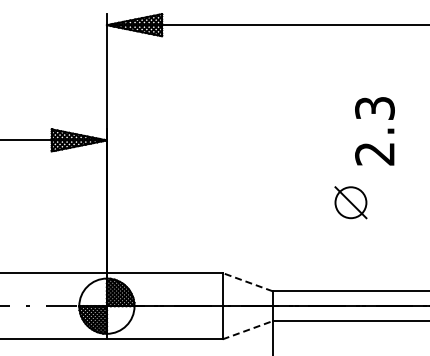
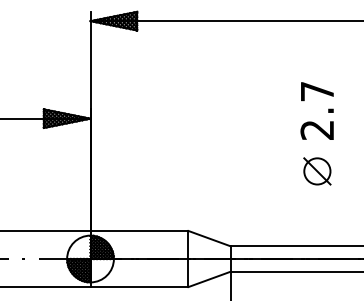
text: (374, 108) -> (317, 91), 2.3 -> 2.7
part: (350, 202) -> (317, 171), moved
line: (247, 282) -> (209, 238), dashed -> solid
line: (247, 330) -> (209, 279), dashed -> solid

